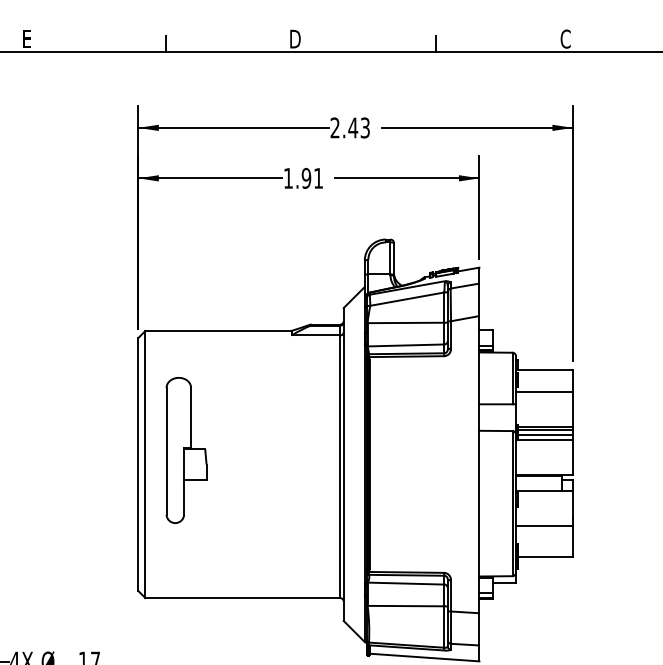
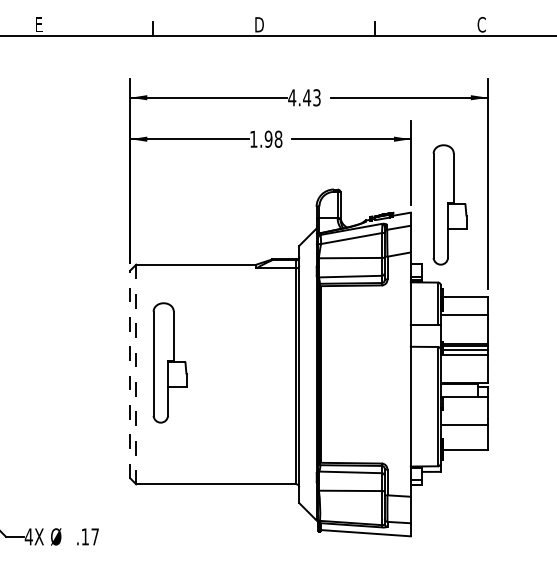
text: (335, 127) -> (292, 97), 2.43 -> 4.43
text: (318, 177) -> (278, 138), 1.91 -> 1.98
part: (526, 257) -> (449, 204), added
line: (138, 464) -> (130, 374), solid -> dashed
line: (145, 464) -> (136, 374), solid -> dashed

